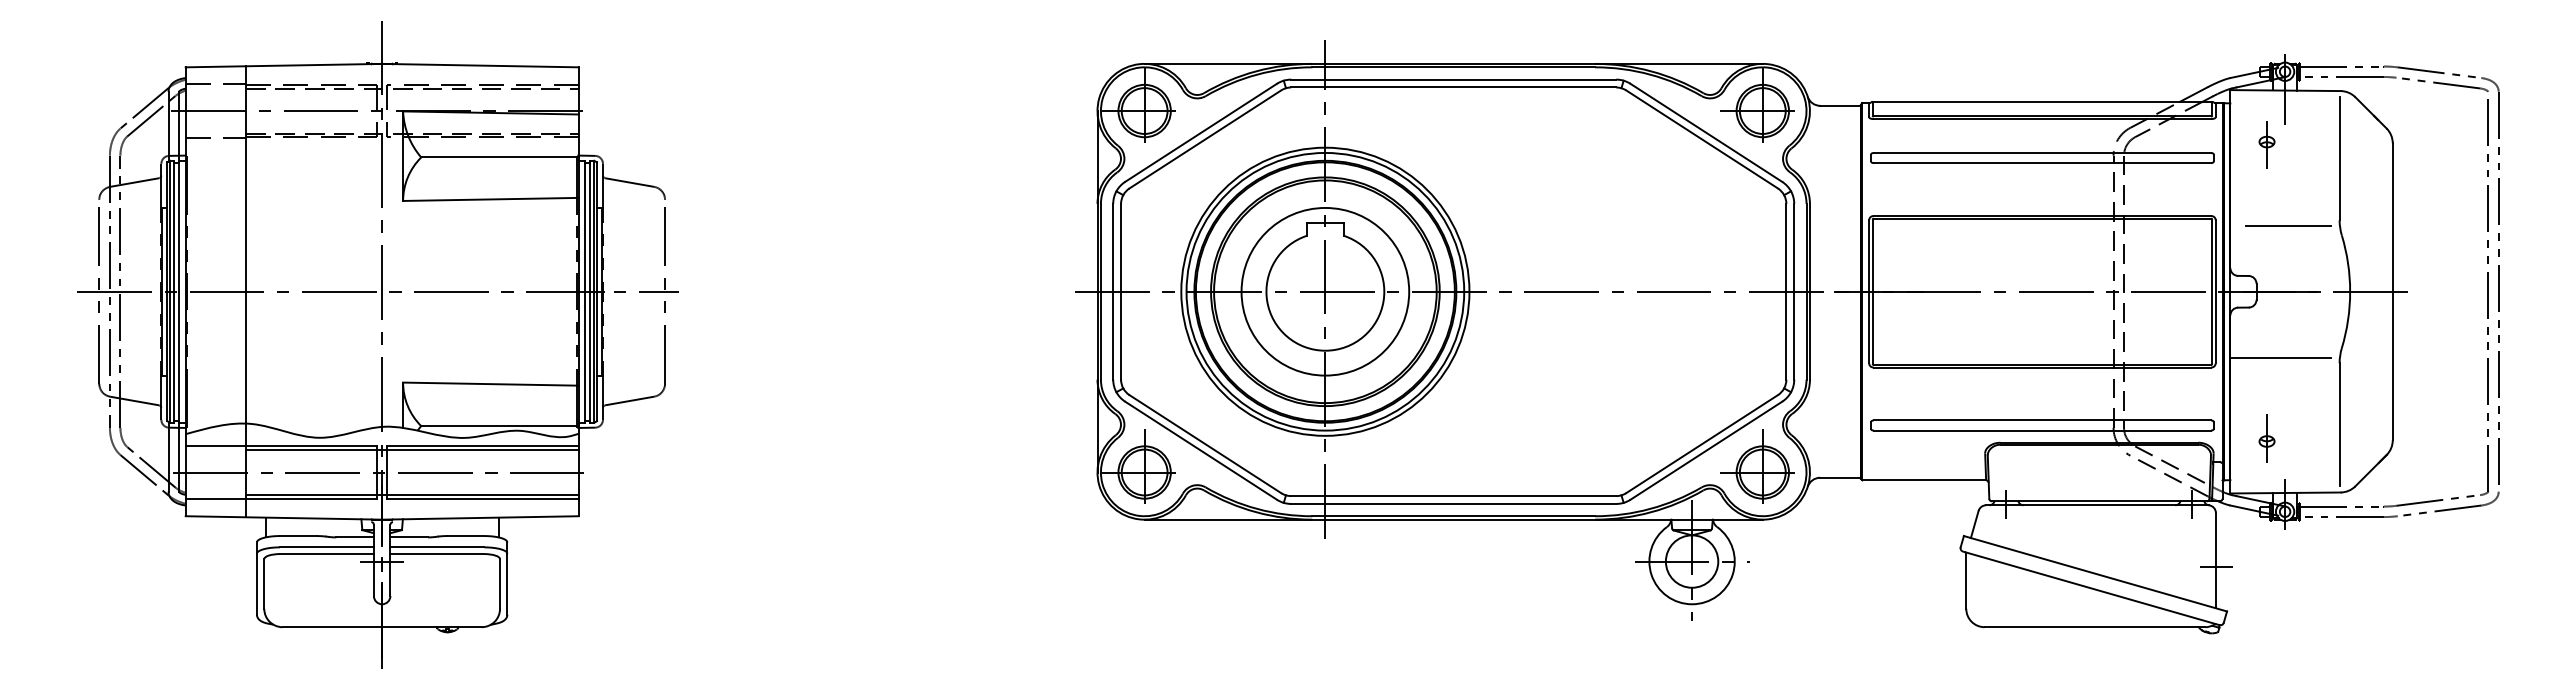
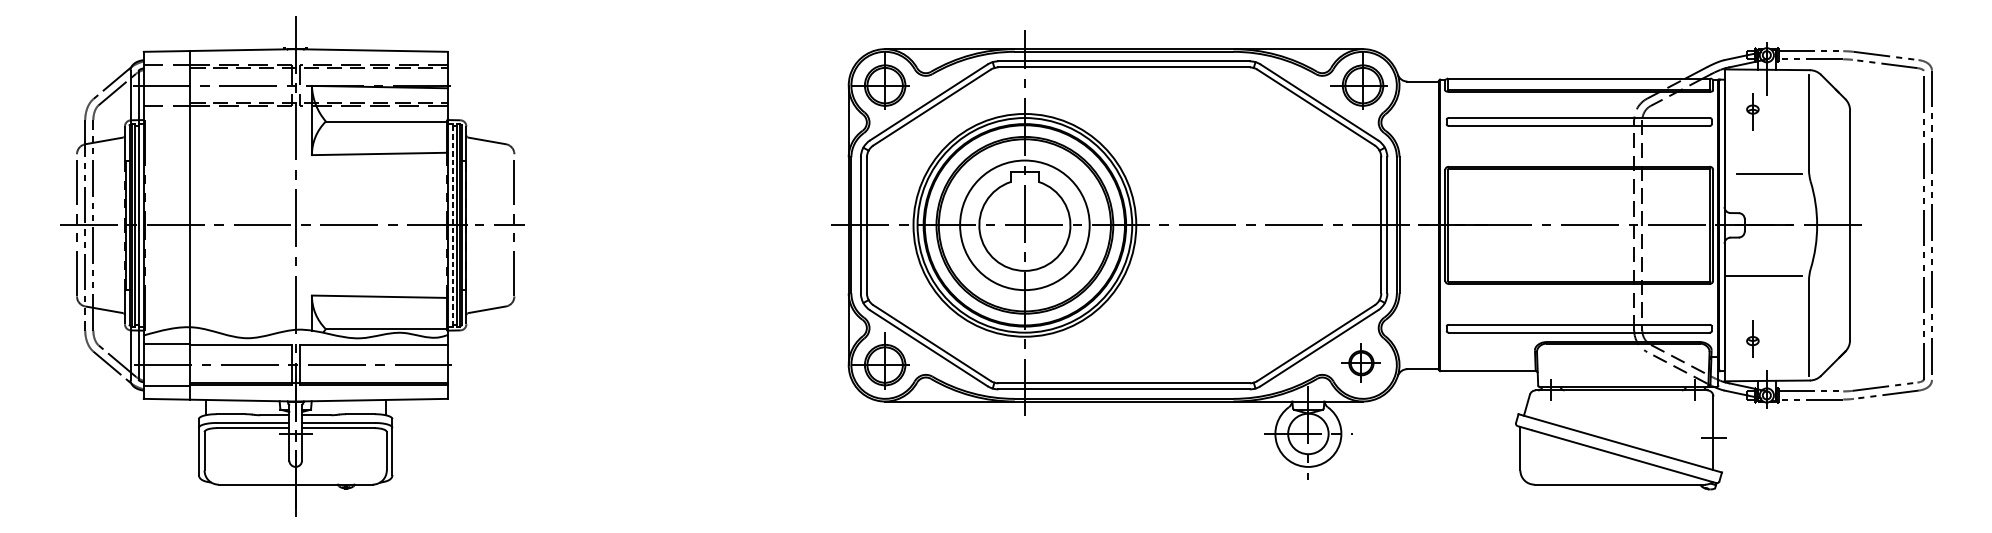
line: (585, 291) -> (452, 225), solid -> dashed
line: (411, 449) -> (318, 347), removed
part: (1757, 466) -> (1358, 360), size x0.6

